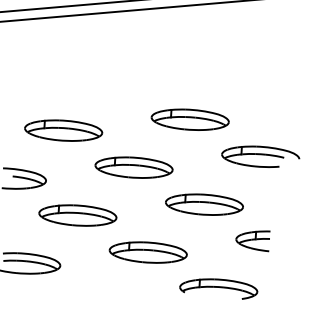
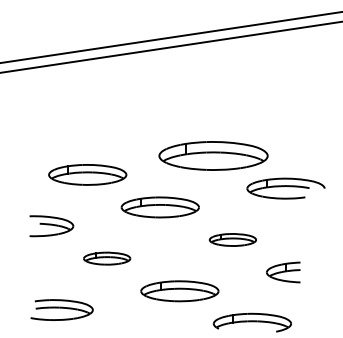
part: (189, 120) -> (212, 156), size x1.4
part: (204, 204) -> (232, 239), size x0.6
part: (77, 215) -> (106, 258), size x0.6

